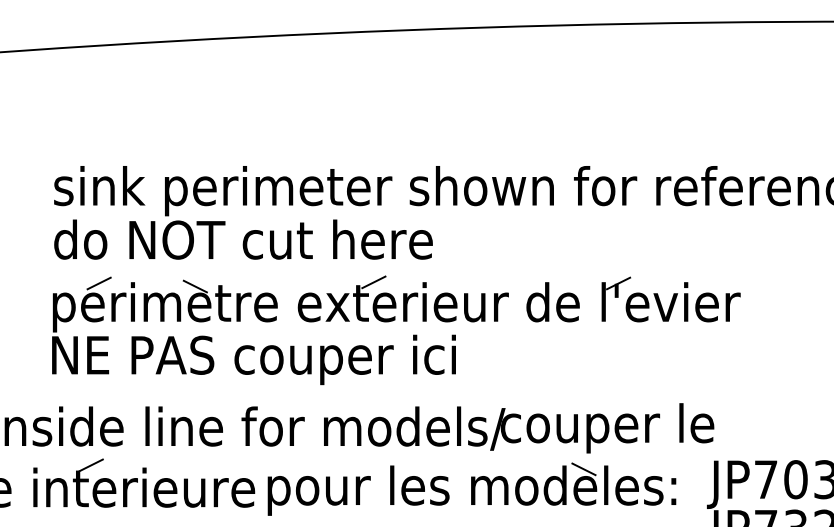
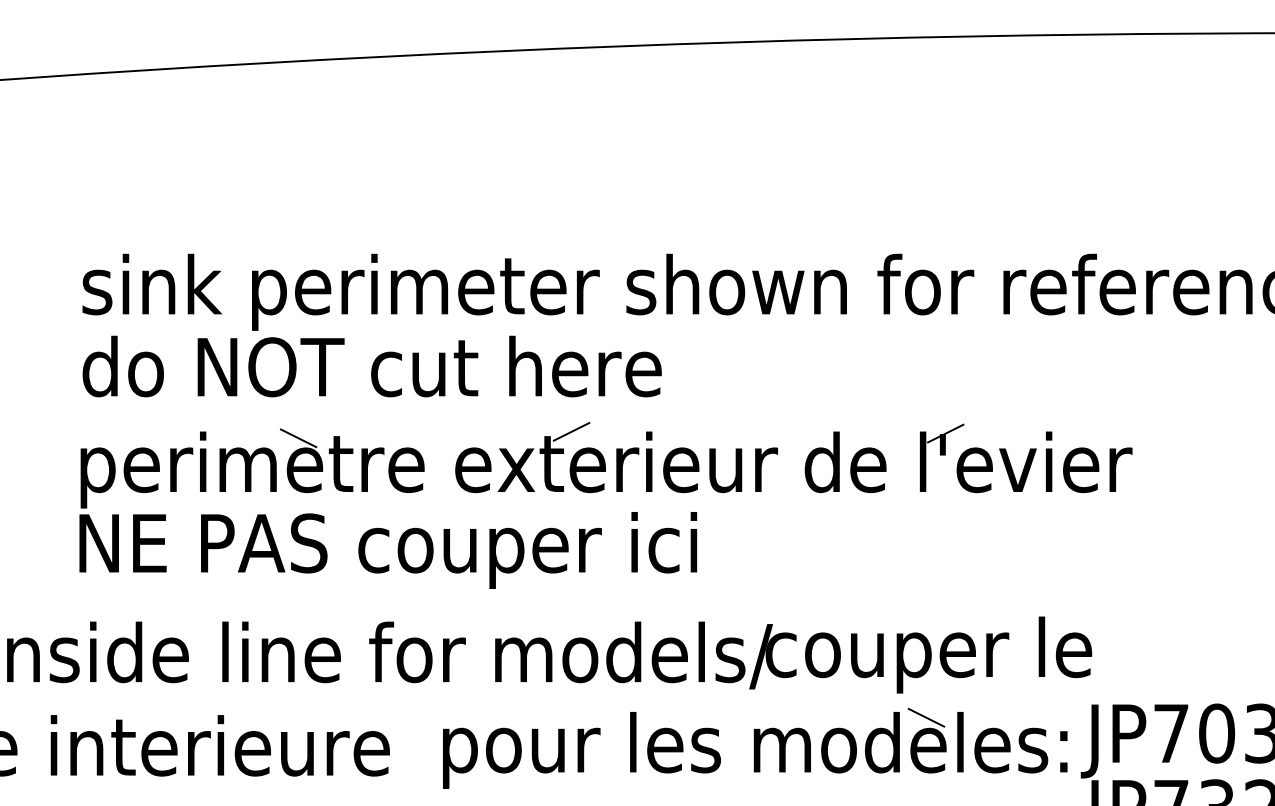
line: (98, 283) -> (150, 433), removed
line: (90, 465) -> (138, 711), removed
part: (471, 488) -> (754, 747), moved

